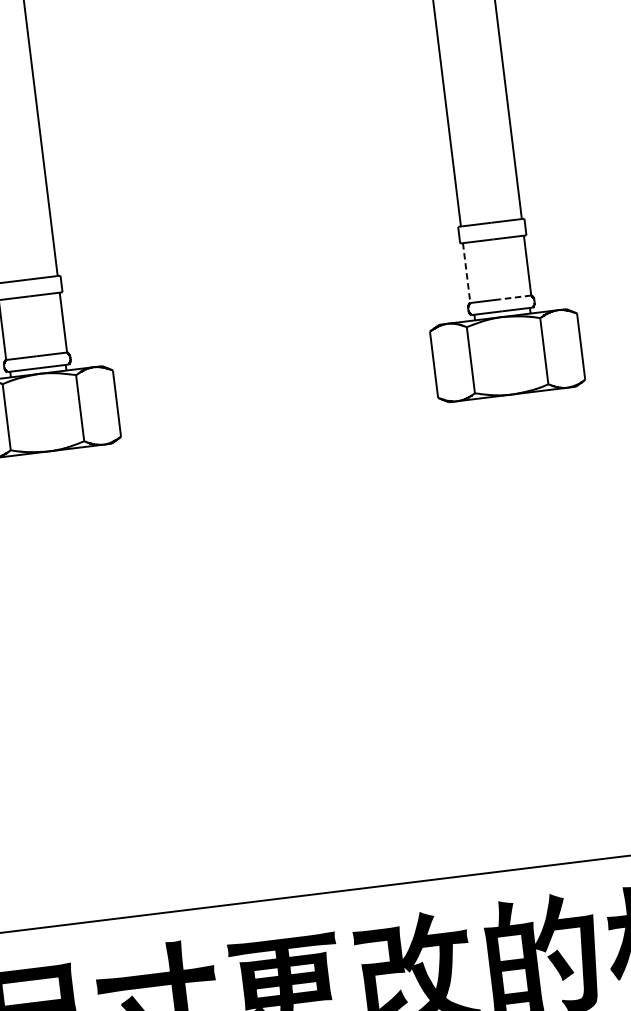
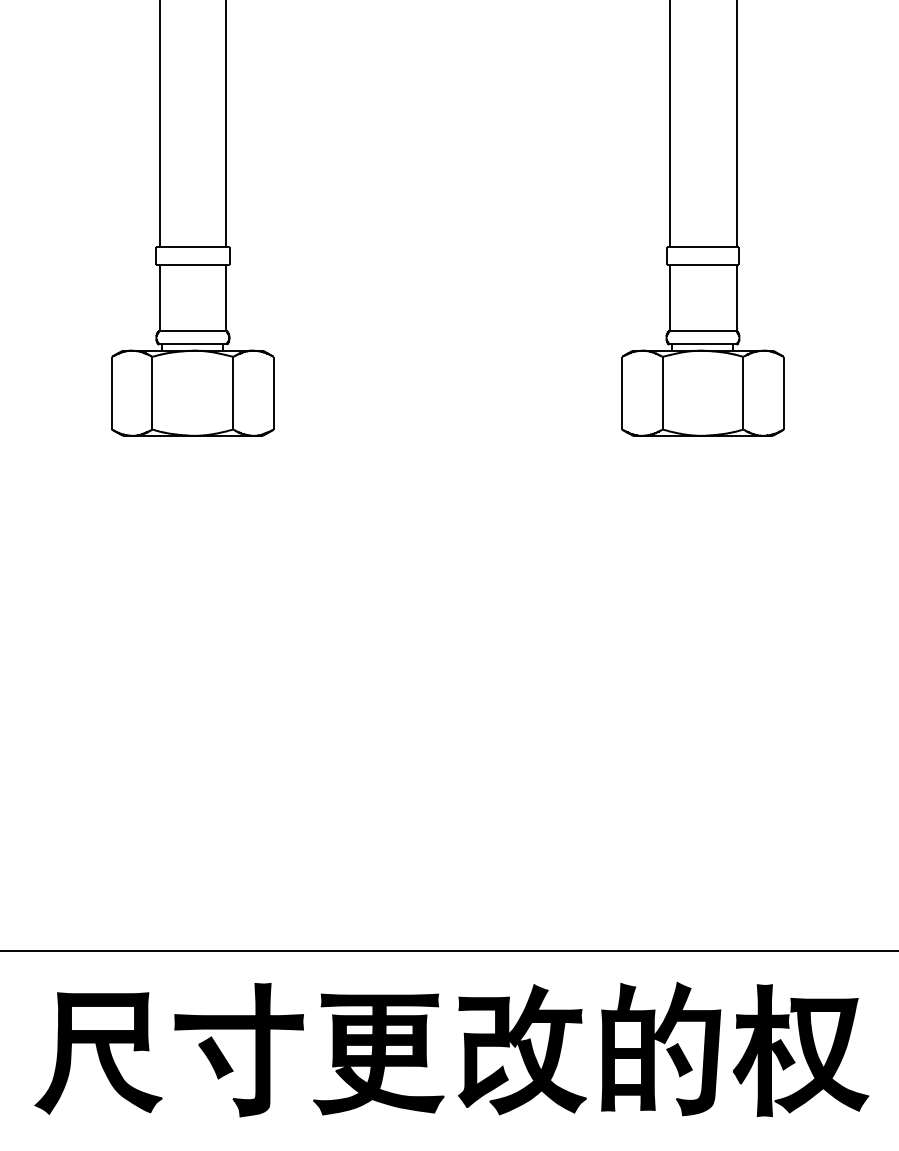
line: (466, 273) -> (669, 298), dashed -> solid
line: (515, 297) -> (719, 331), dashed -> solid

